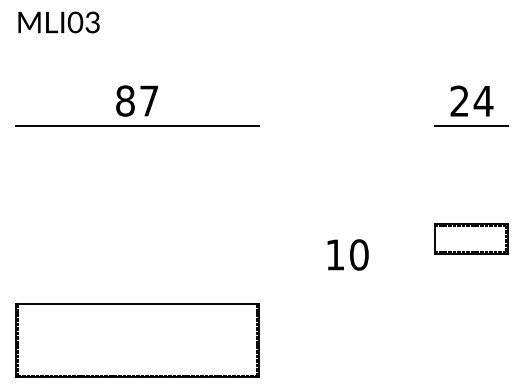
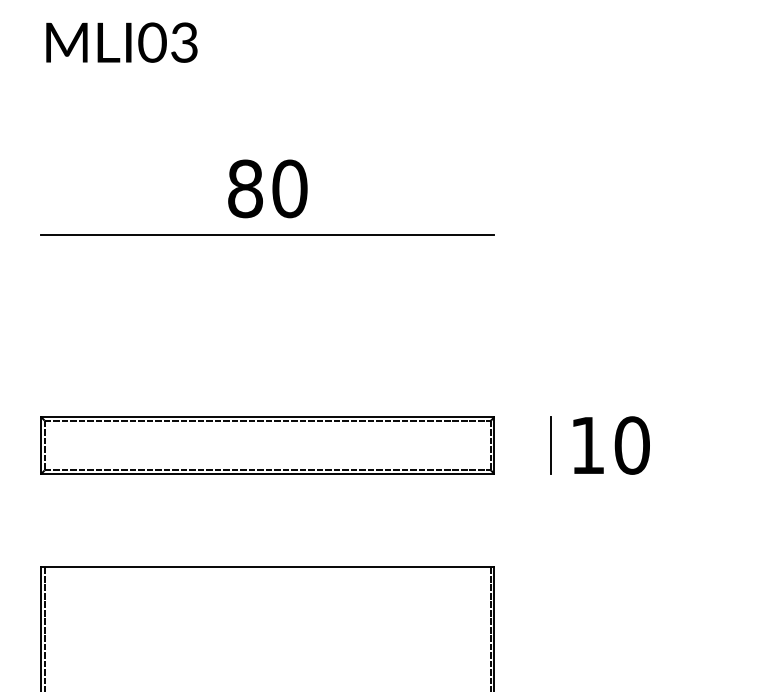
text: (149, 100) -> (290, 187), 87 -> 80
part: (137, 238) -> (267, 444), added
line: (289, 238) -> (550, 444), added
text: (347, 254) -> (610, 444), moved

